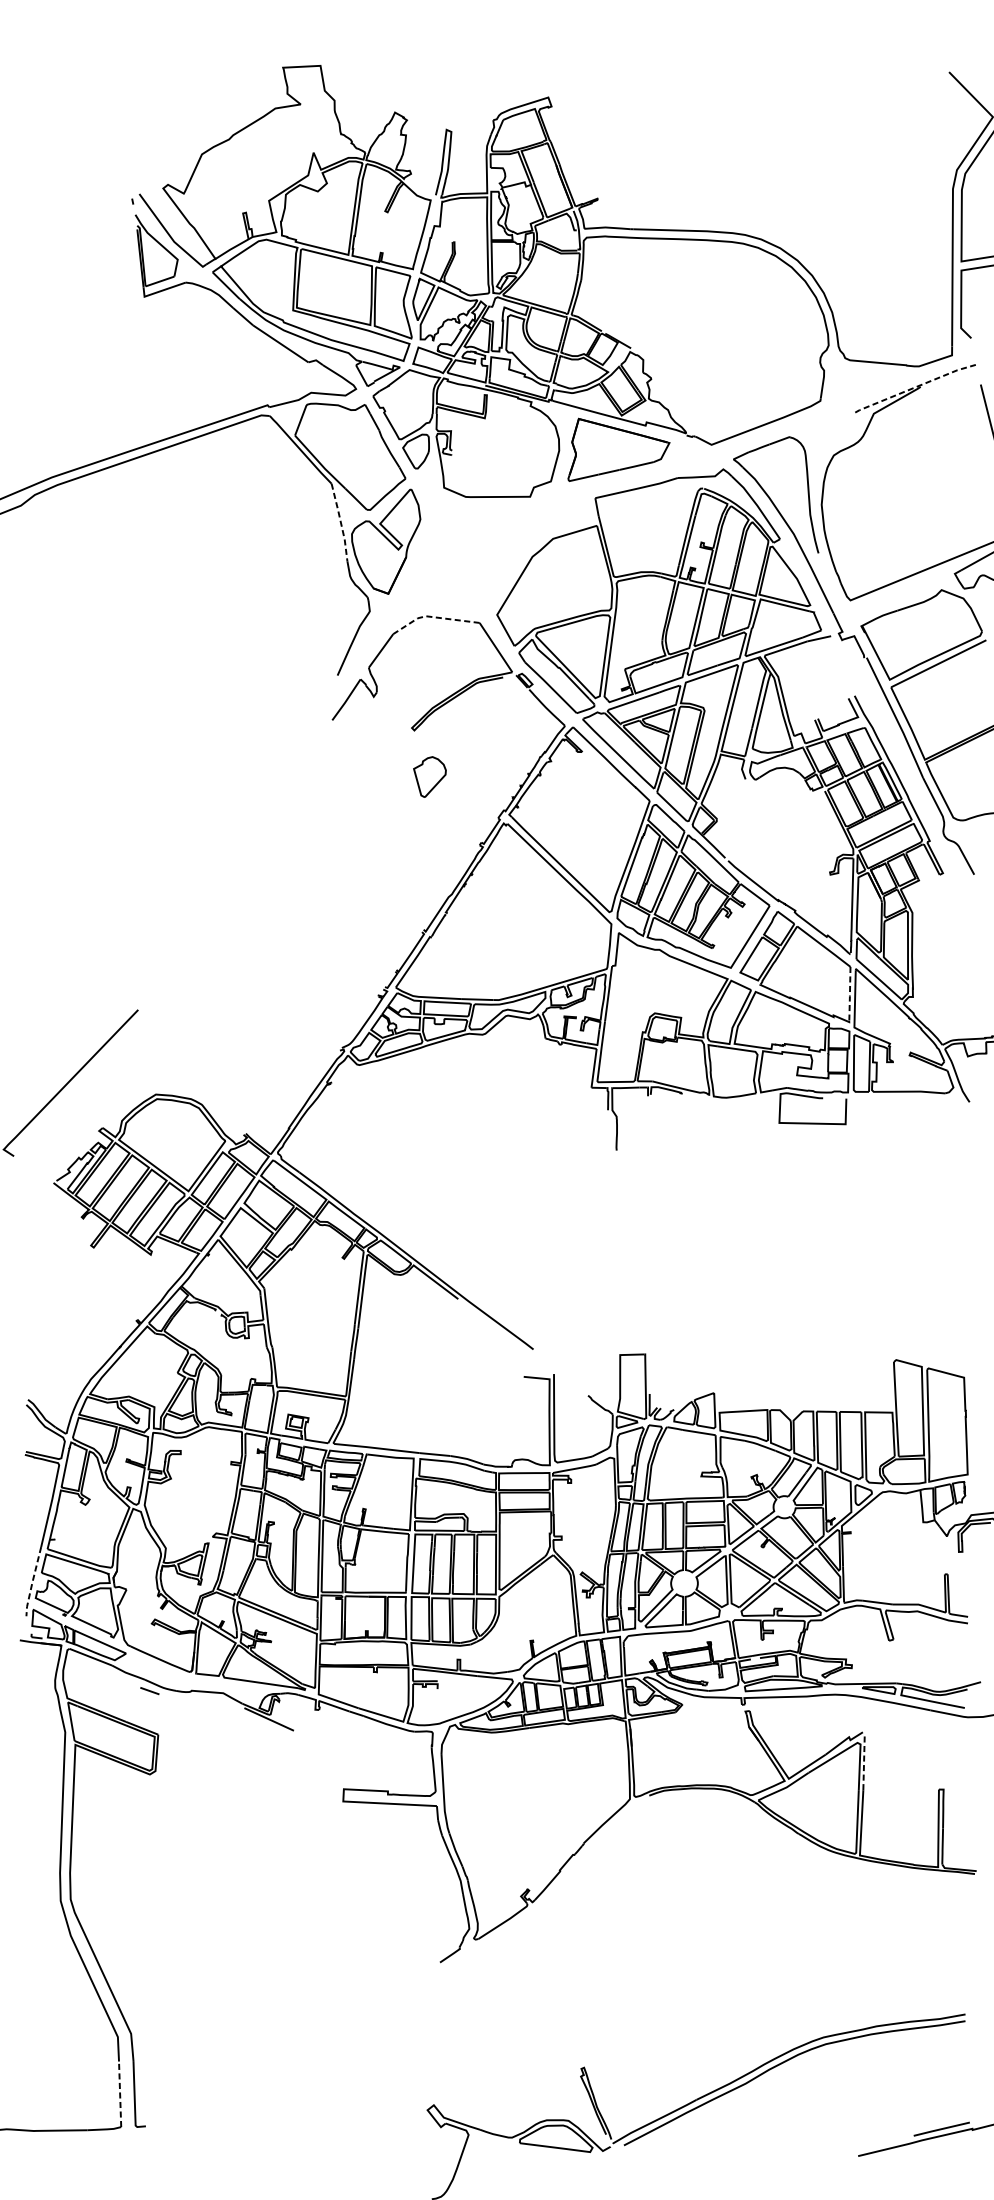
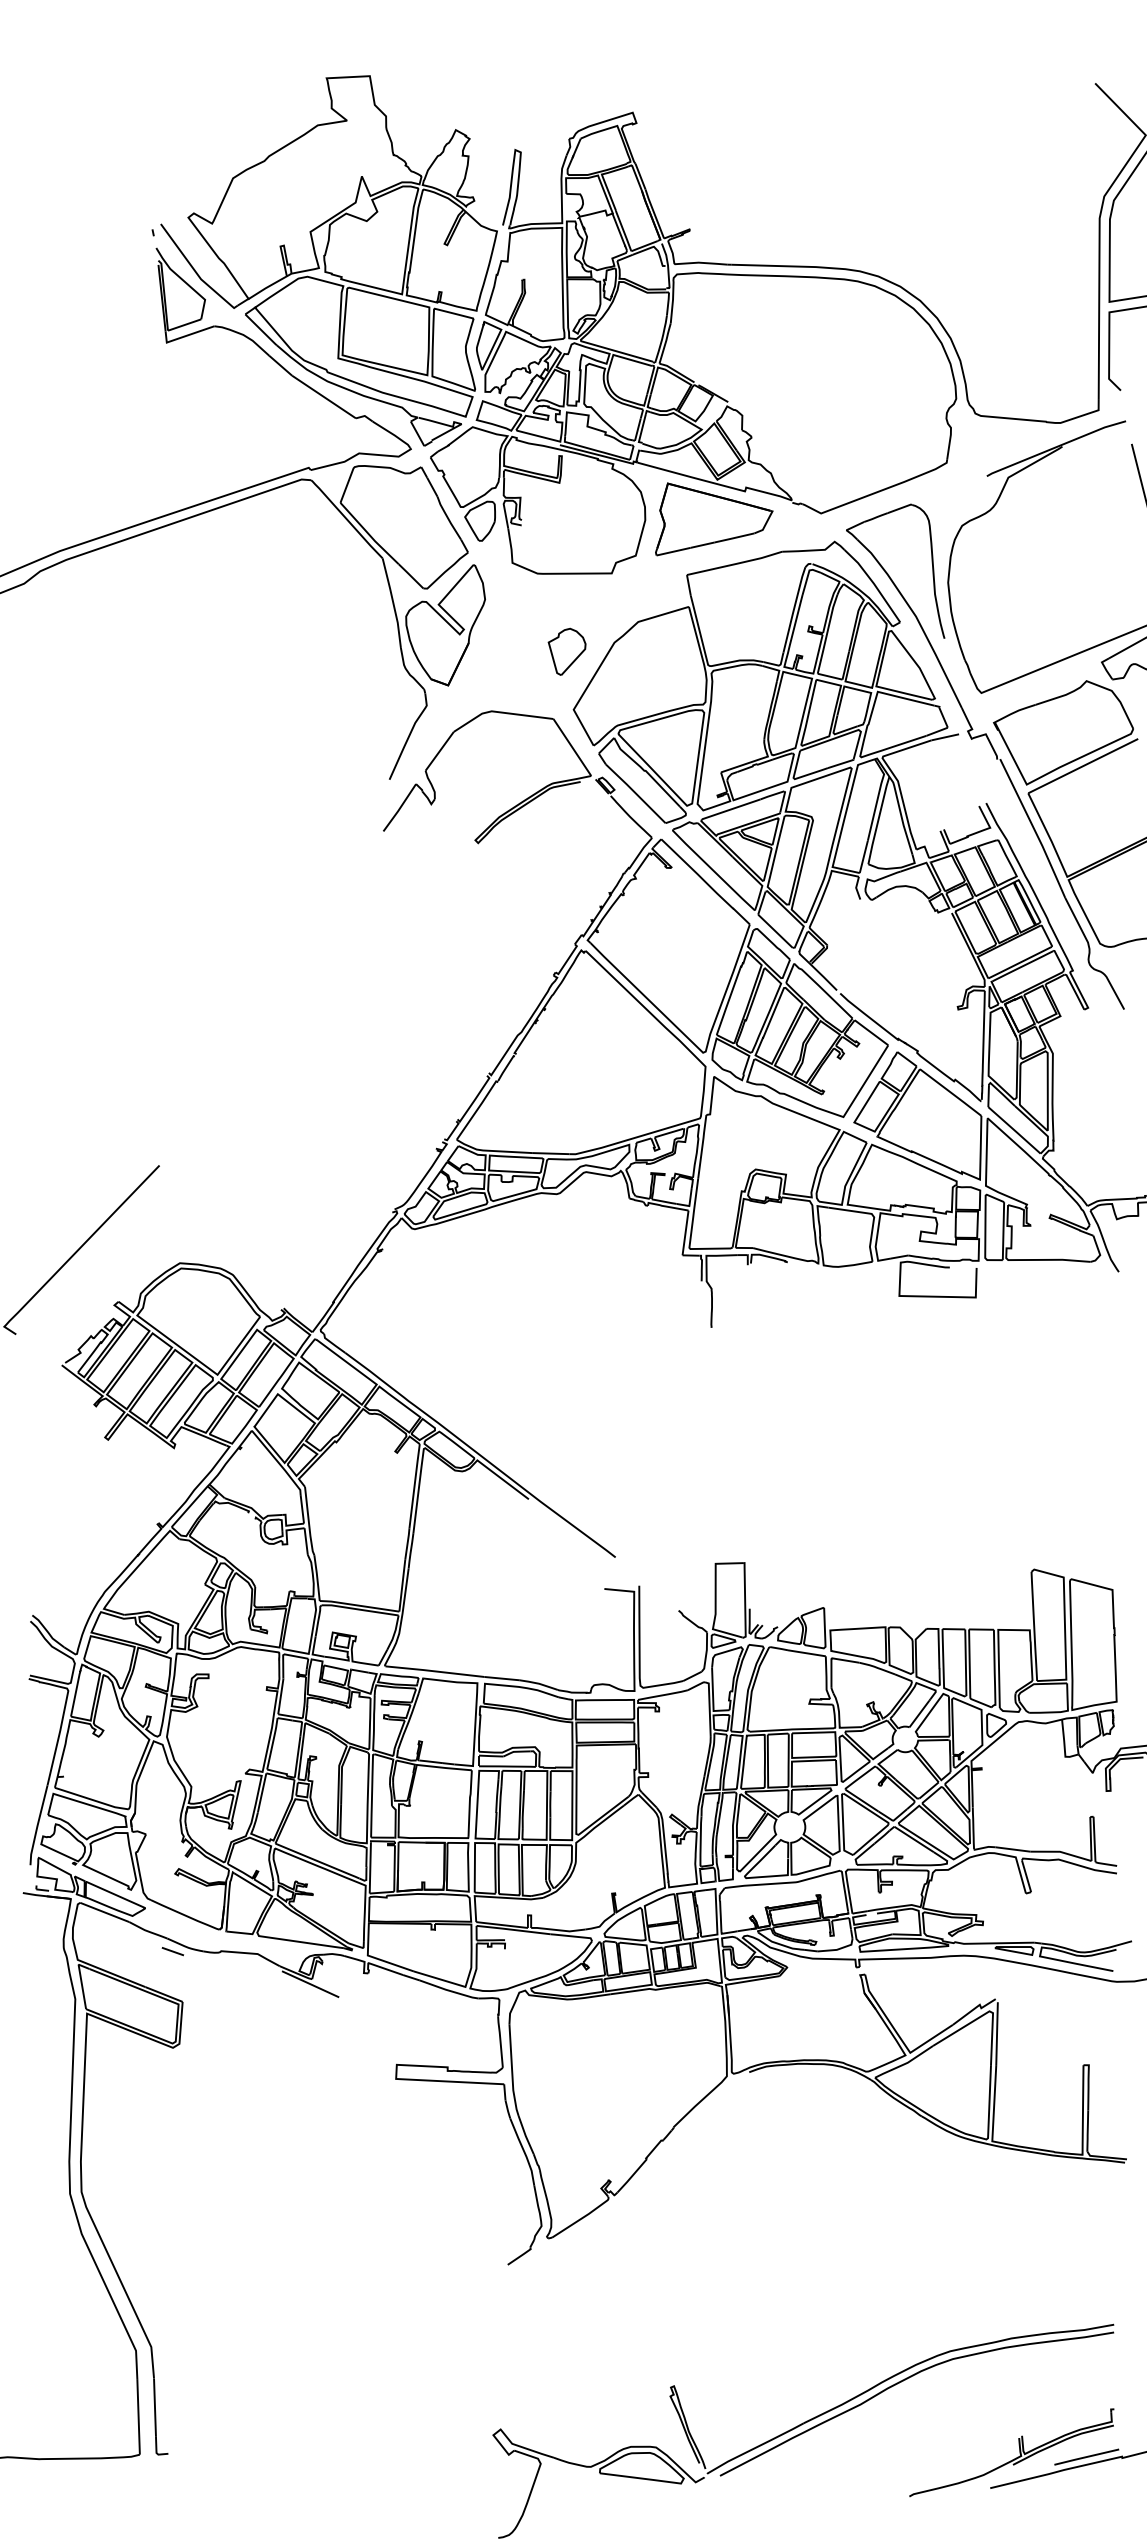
line: (915, 387) -> (1056, 447), dashed -> solid
line: (341, 522) -> (393, 603), dashed -> solid
line: (432, 617) -> (499, 712), dashed -> solid
part: (429, 776) -> (566, 651), moved
line: (849, 995) -> (980, 1148), dashed -> solid
line: (32, 1582) -> (37, 1826), dashed -> solid
line: (864, 1762) -> (997, 2034), dashed -> solid
line: (120, 2093) -> (138, 2416), dashed -> solid
part: (879, 2130) -> (1014, 2458), added

